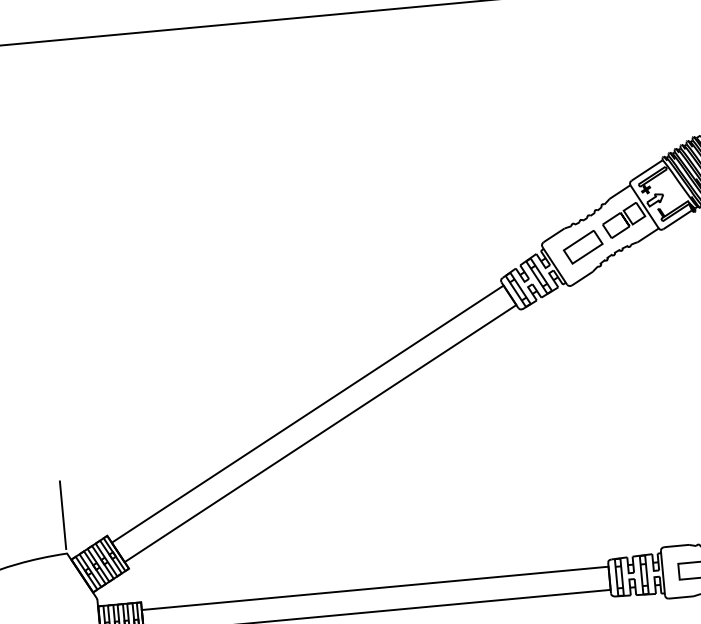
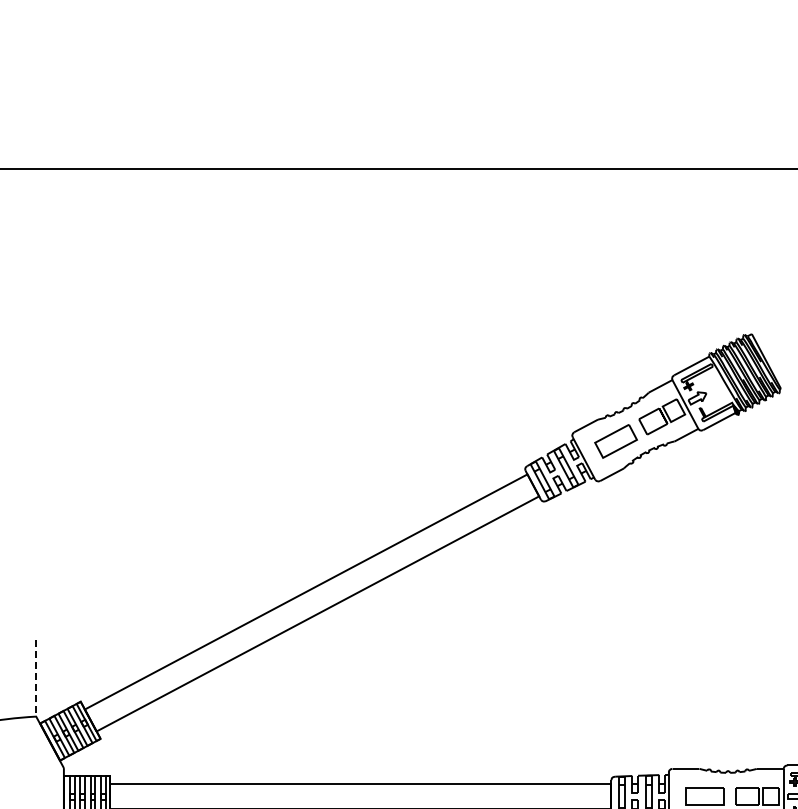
line: (62, 514) -> (35, 674), solid -> dashed

